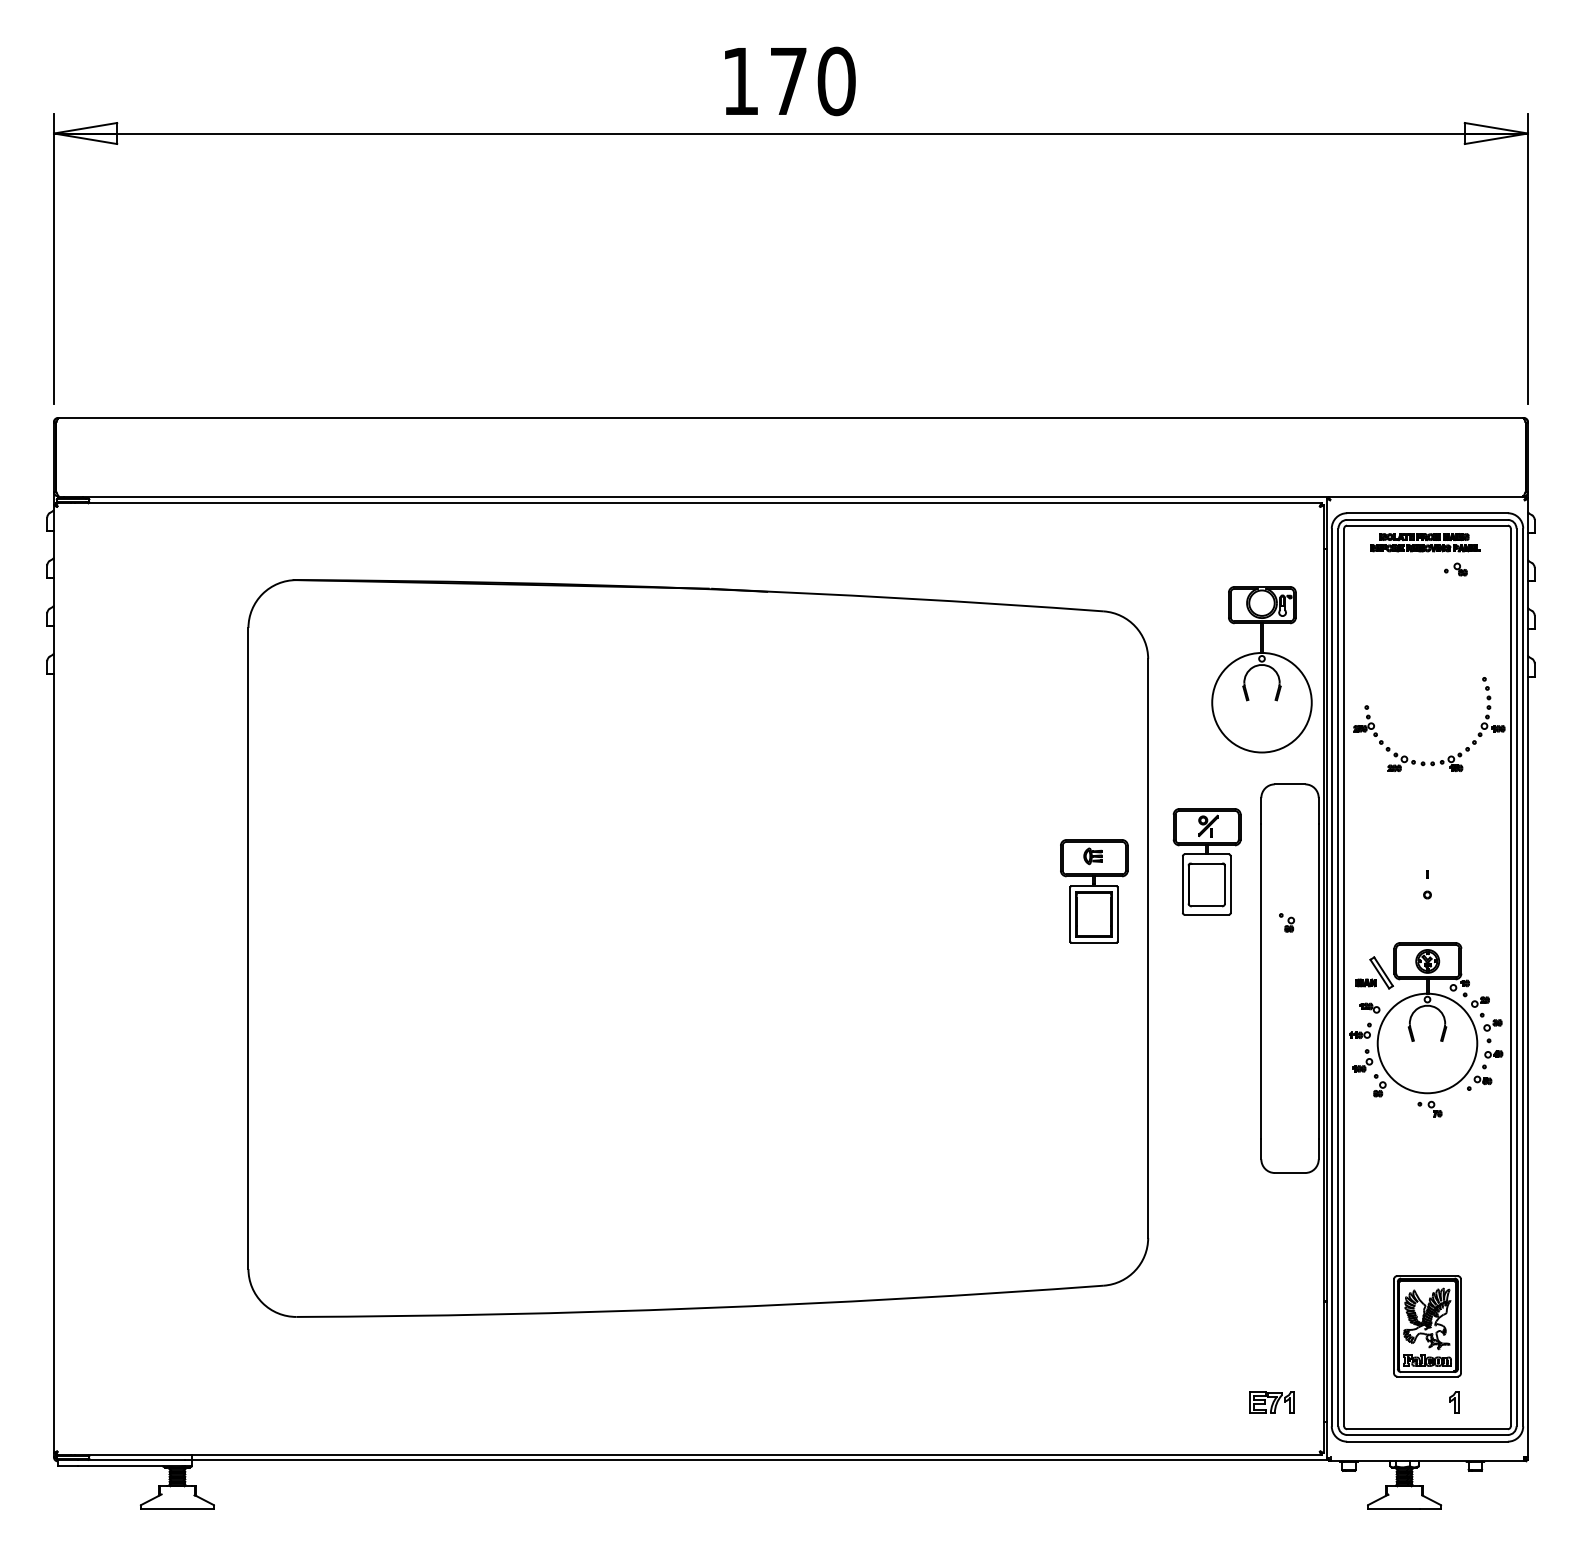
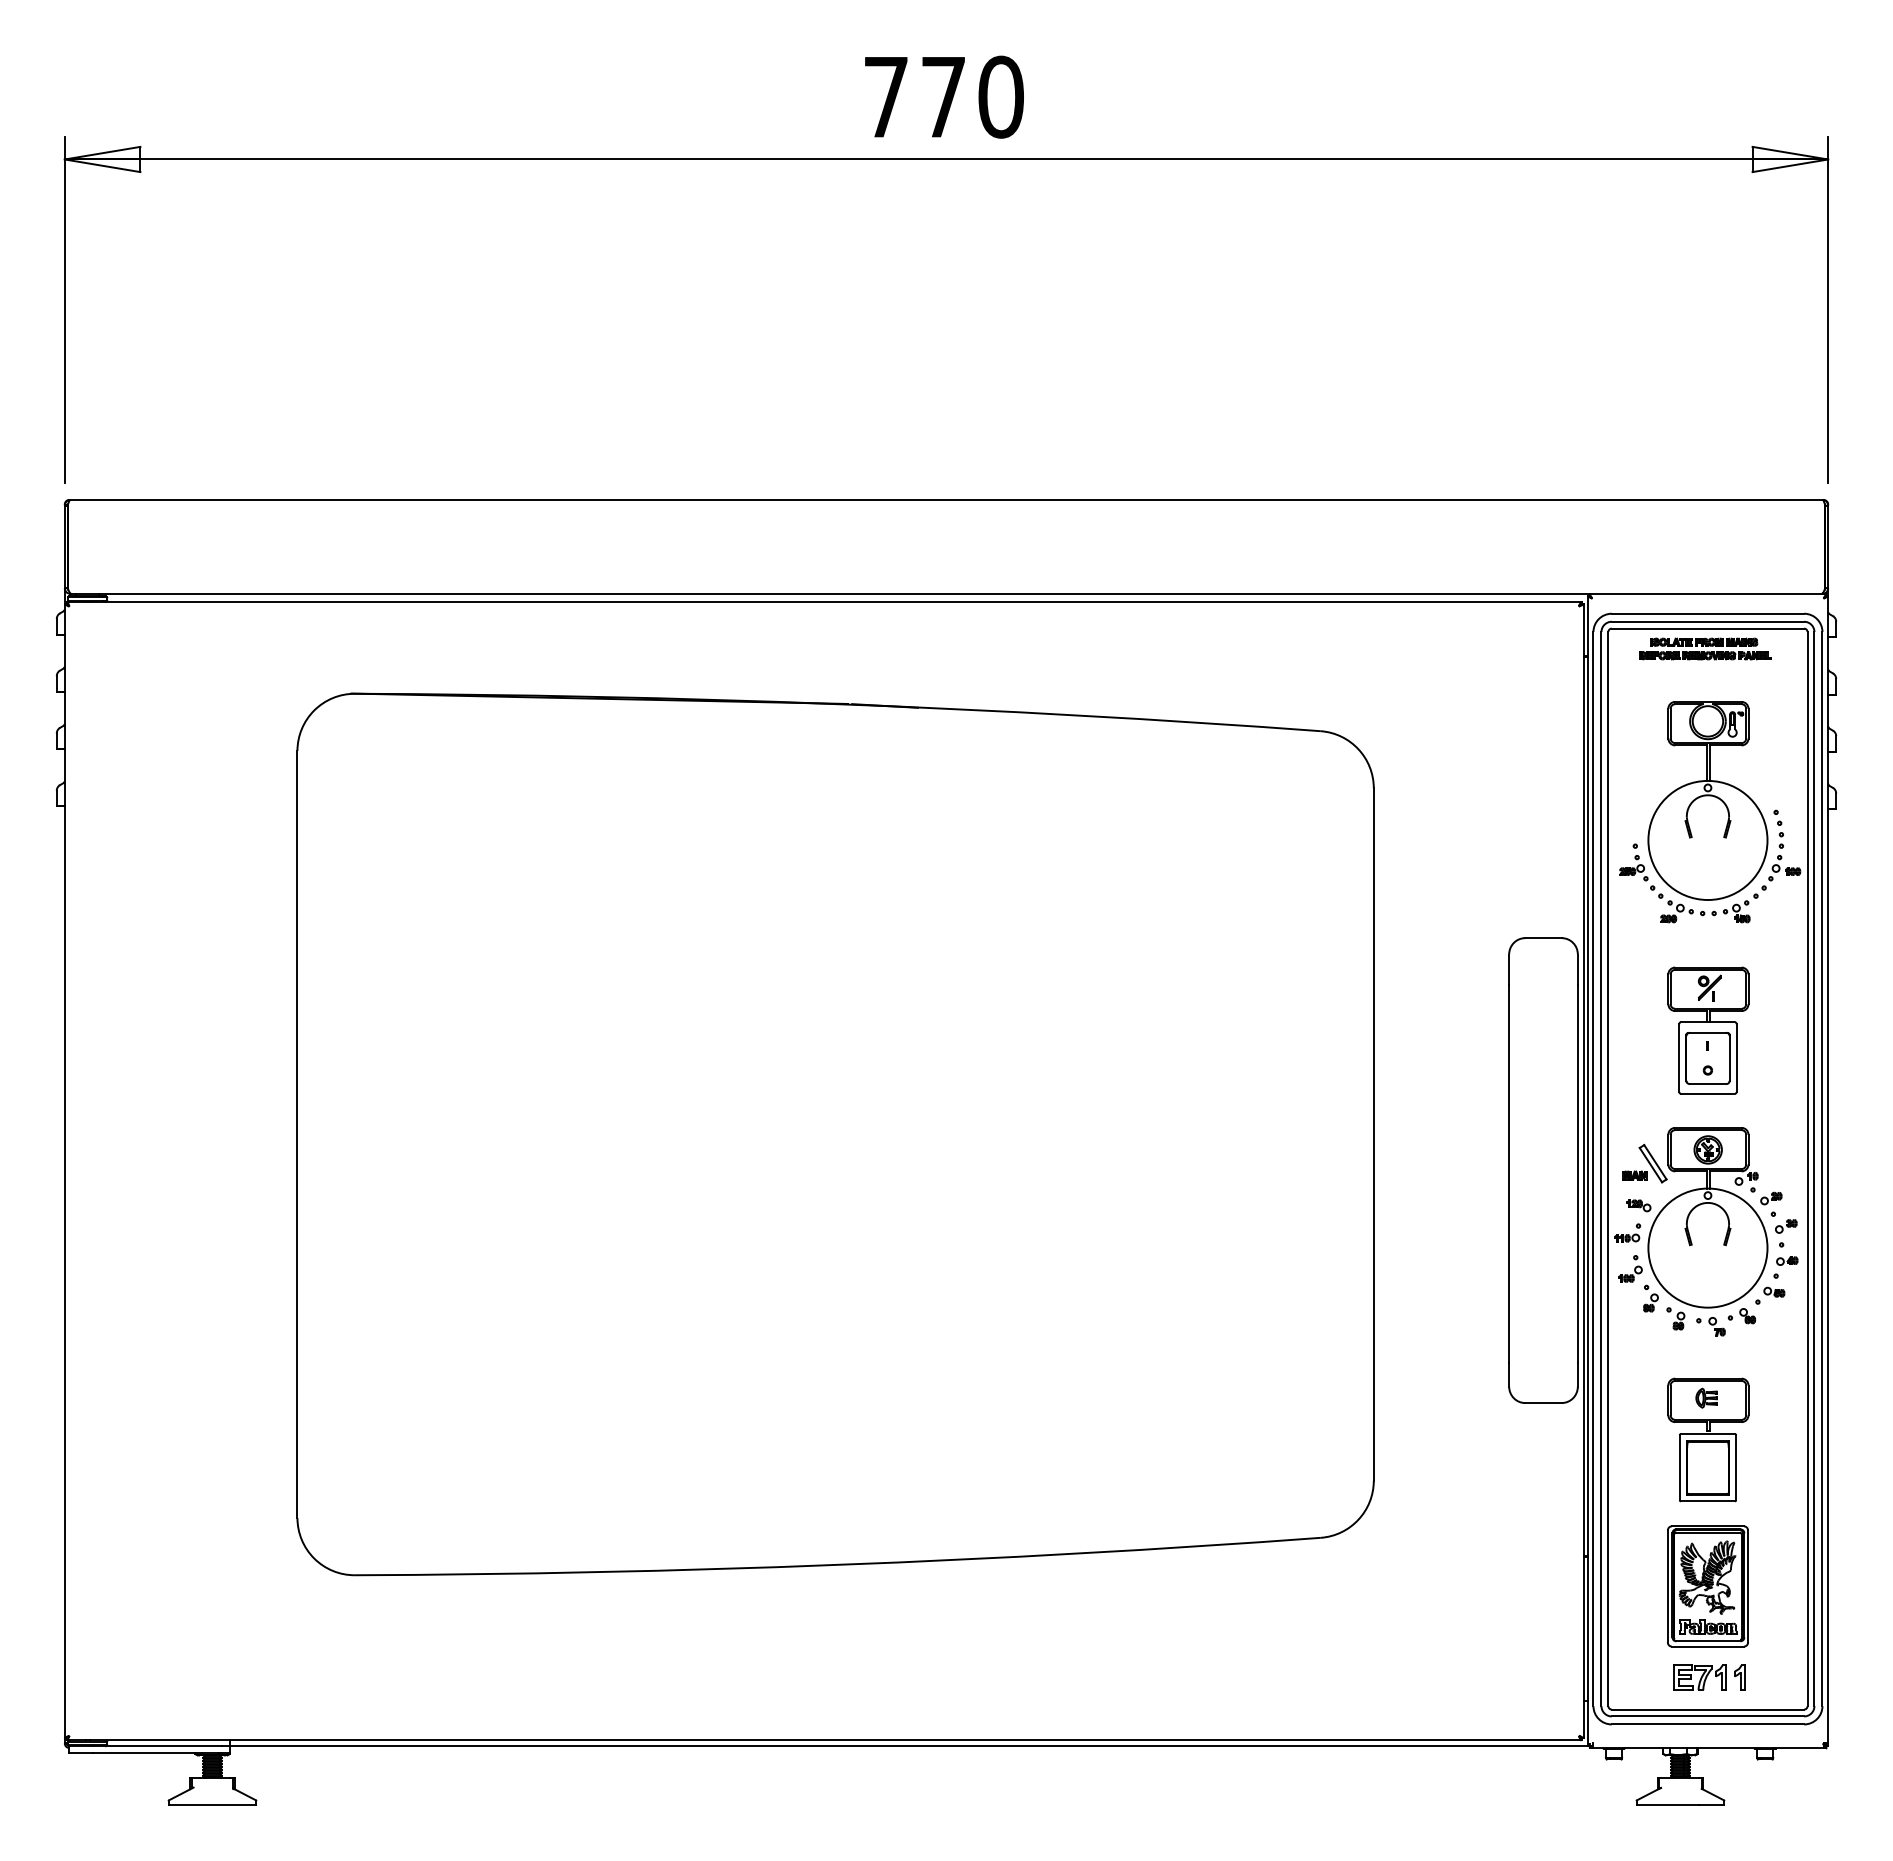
text: (740, 81) -> (886, 97), 170 -> 770
part: (1455, 569) -> (1741, 1316), moved
part: (1261, 669) -> (1707, 800), moved
part: (1207, 861) -> (1708, 1030), moved
part: (1094, 890) -> (1708, 1439), moved
part: (1286, 922) -> (1675, 1318), moved
part: (1271, 1402) -> (1699, 1677), moved

